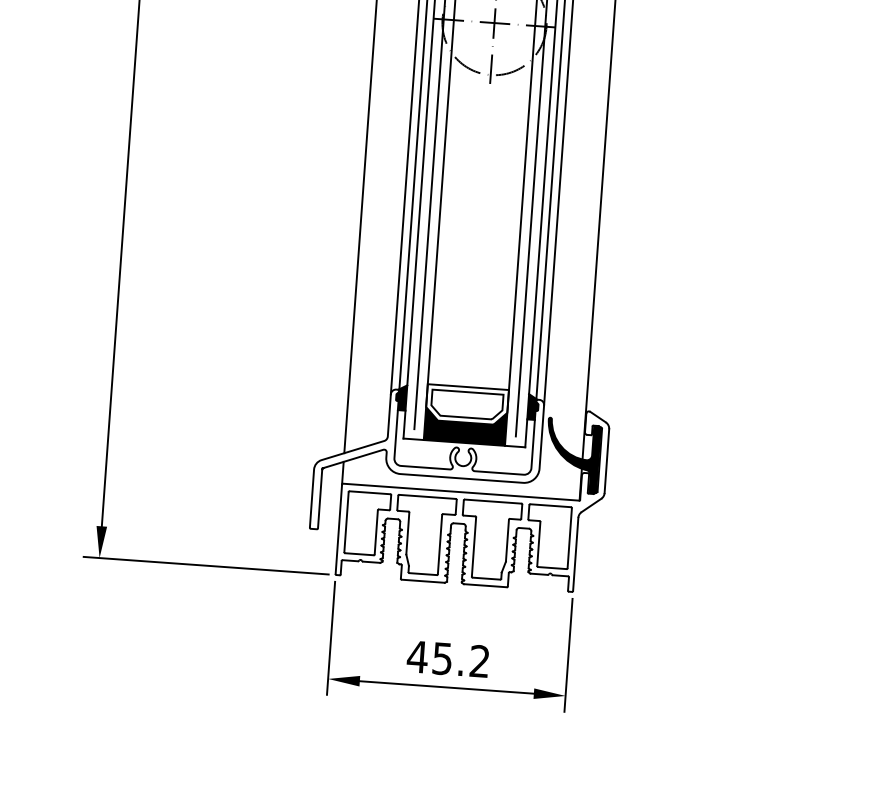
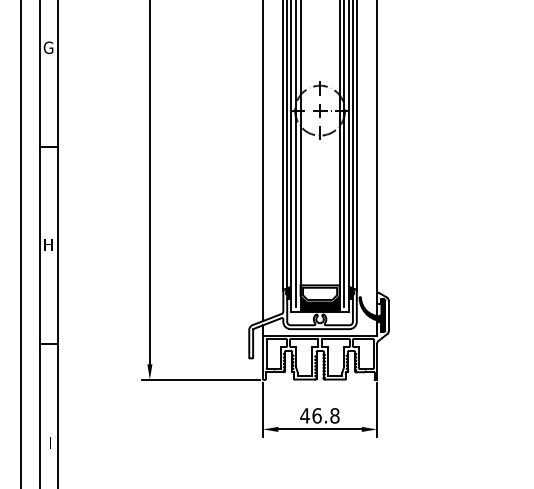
text: (460, 659) -> (325, 415), 45.2 -> 46.8

